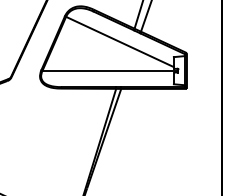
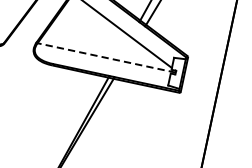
line: (110, 70) -> (106, 57), solid -> dashed

